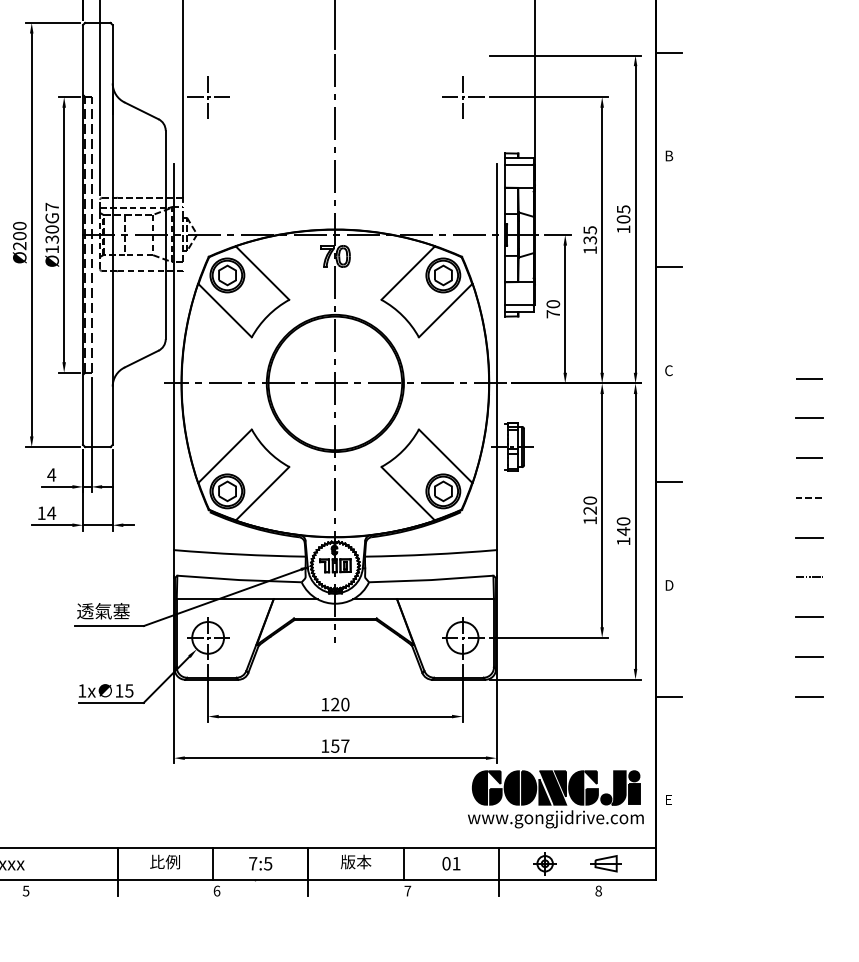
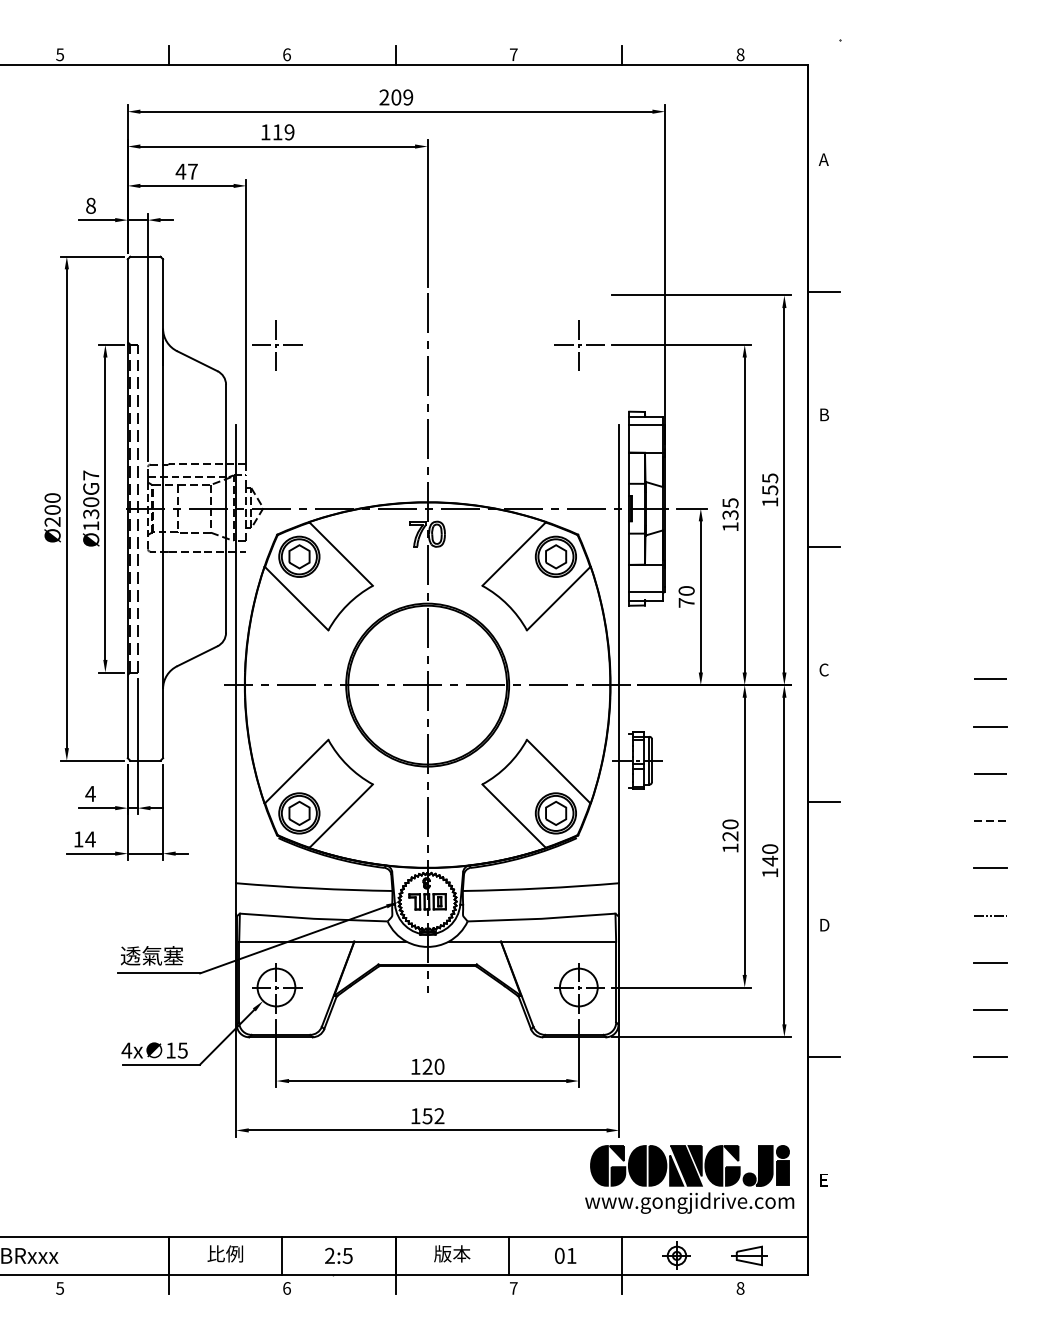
text: (623, 219) -> (770, 490), 105 -> 155
text: (81, 690) -> (126, 1050), 1x -> 4x
text: (345, 746) -> (439, 1116), 157 -> 152
text: (252, 863) -> (329, 1255), 7:5 -> 2:5

